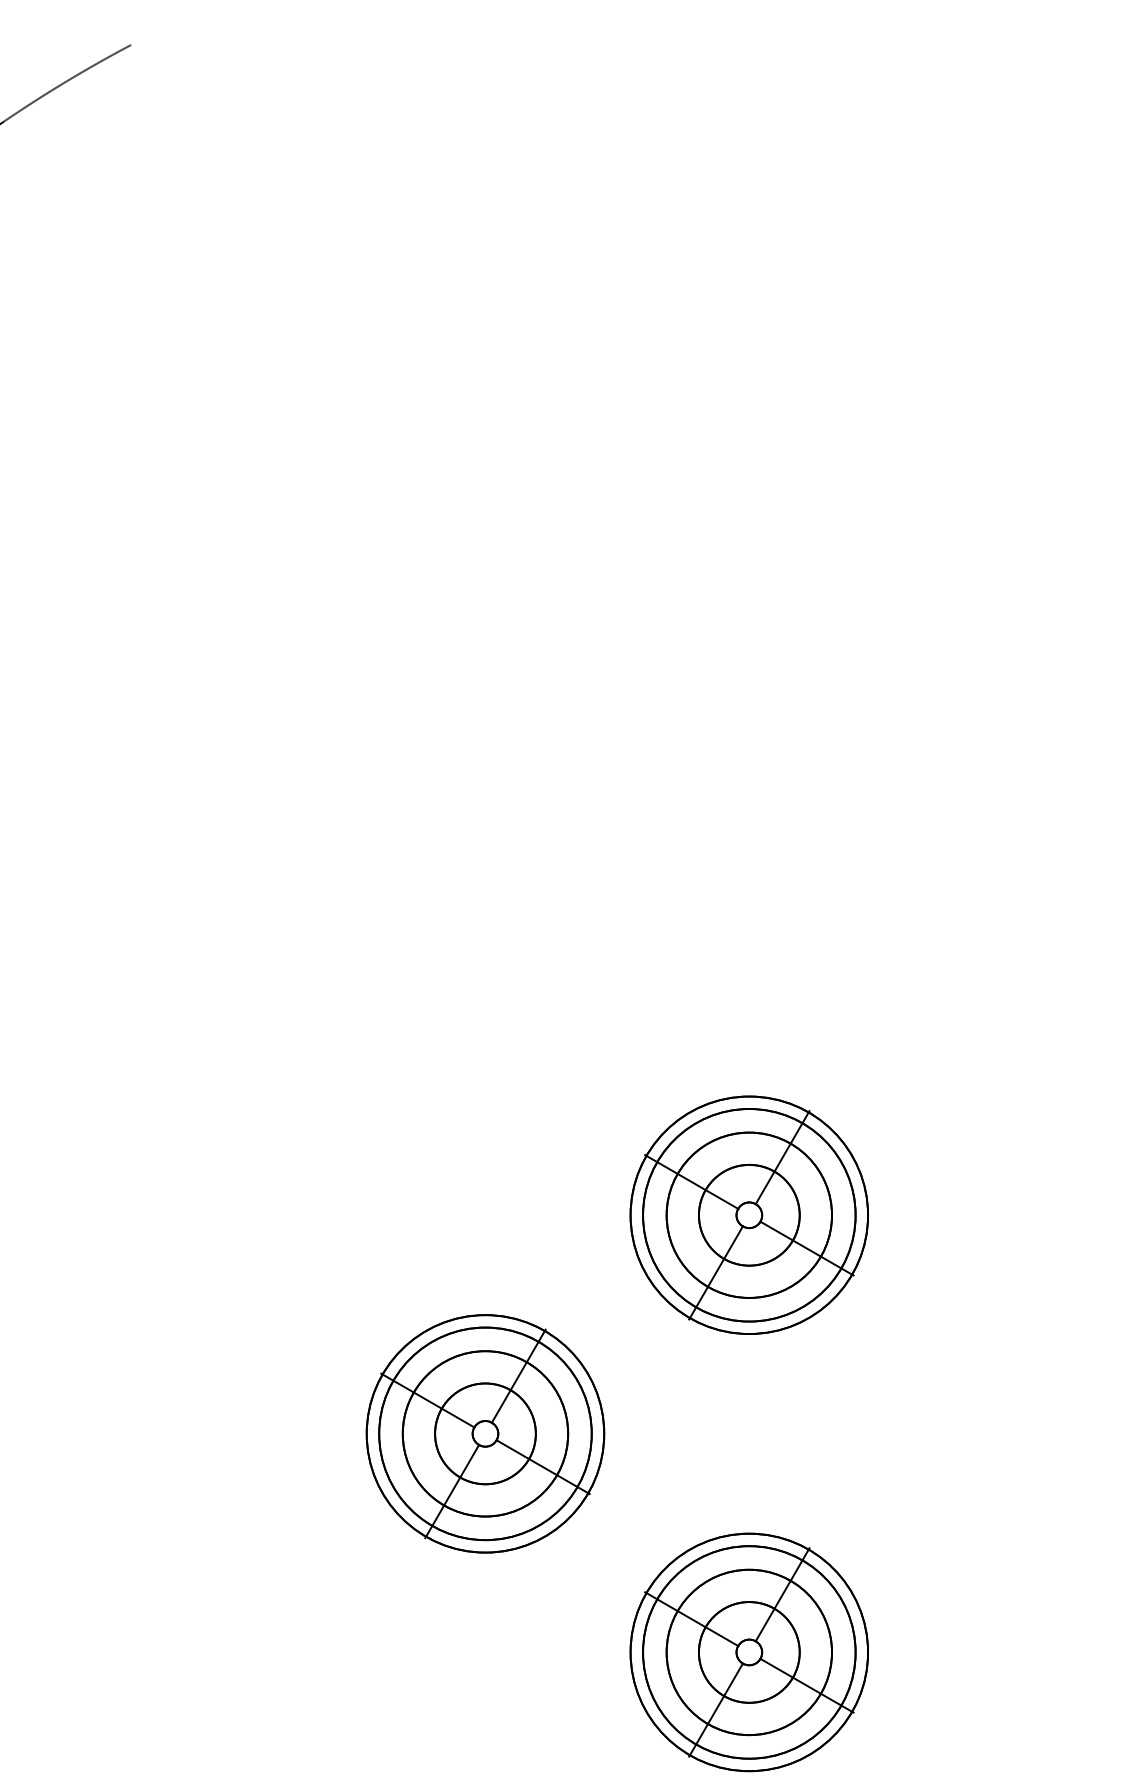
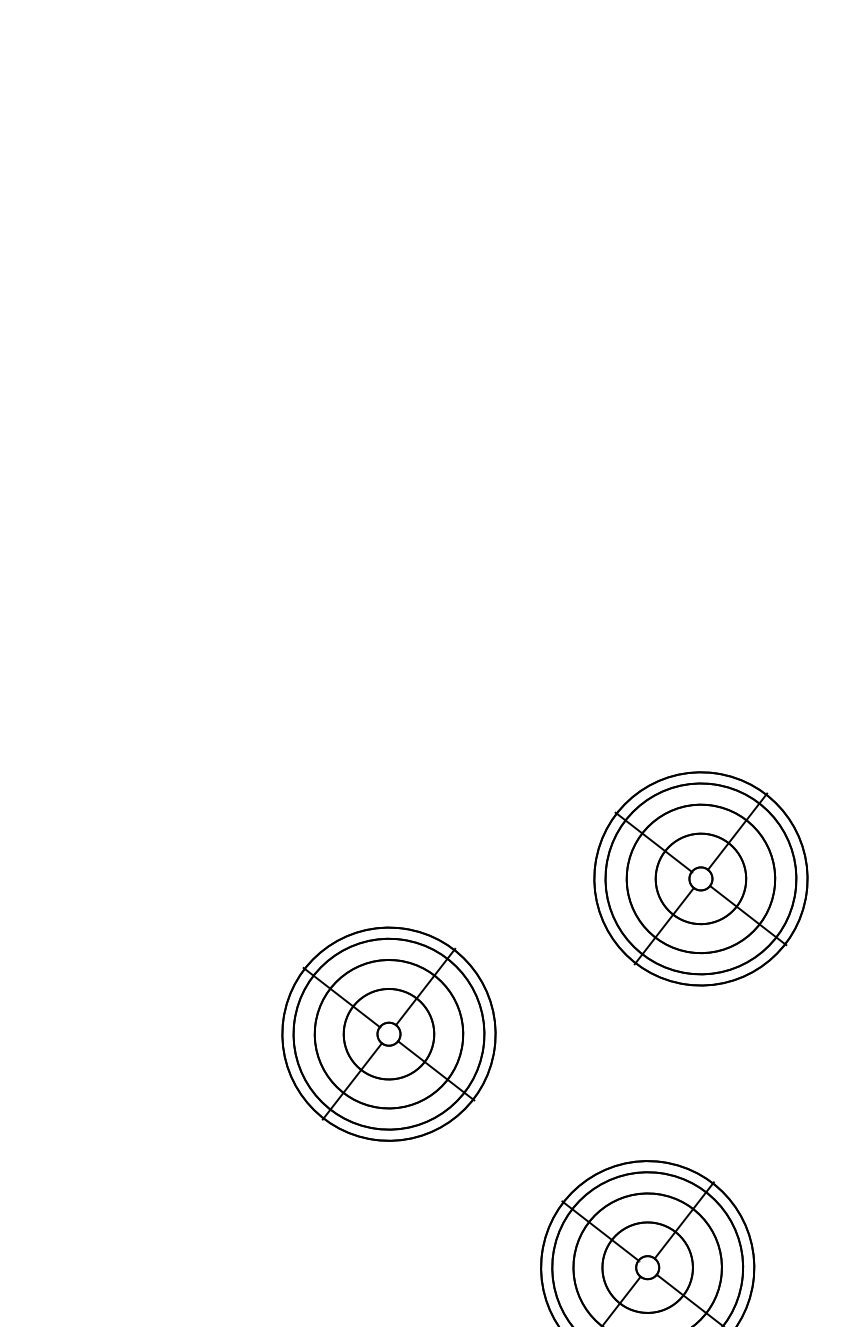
part: (485, 1433) -> (389, 1033), moved

